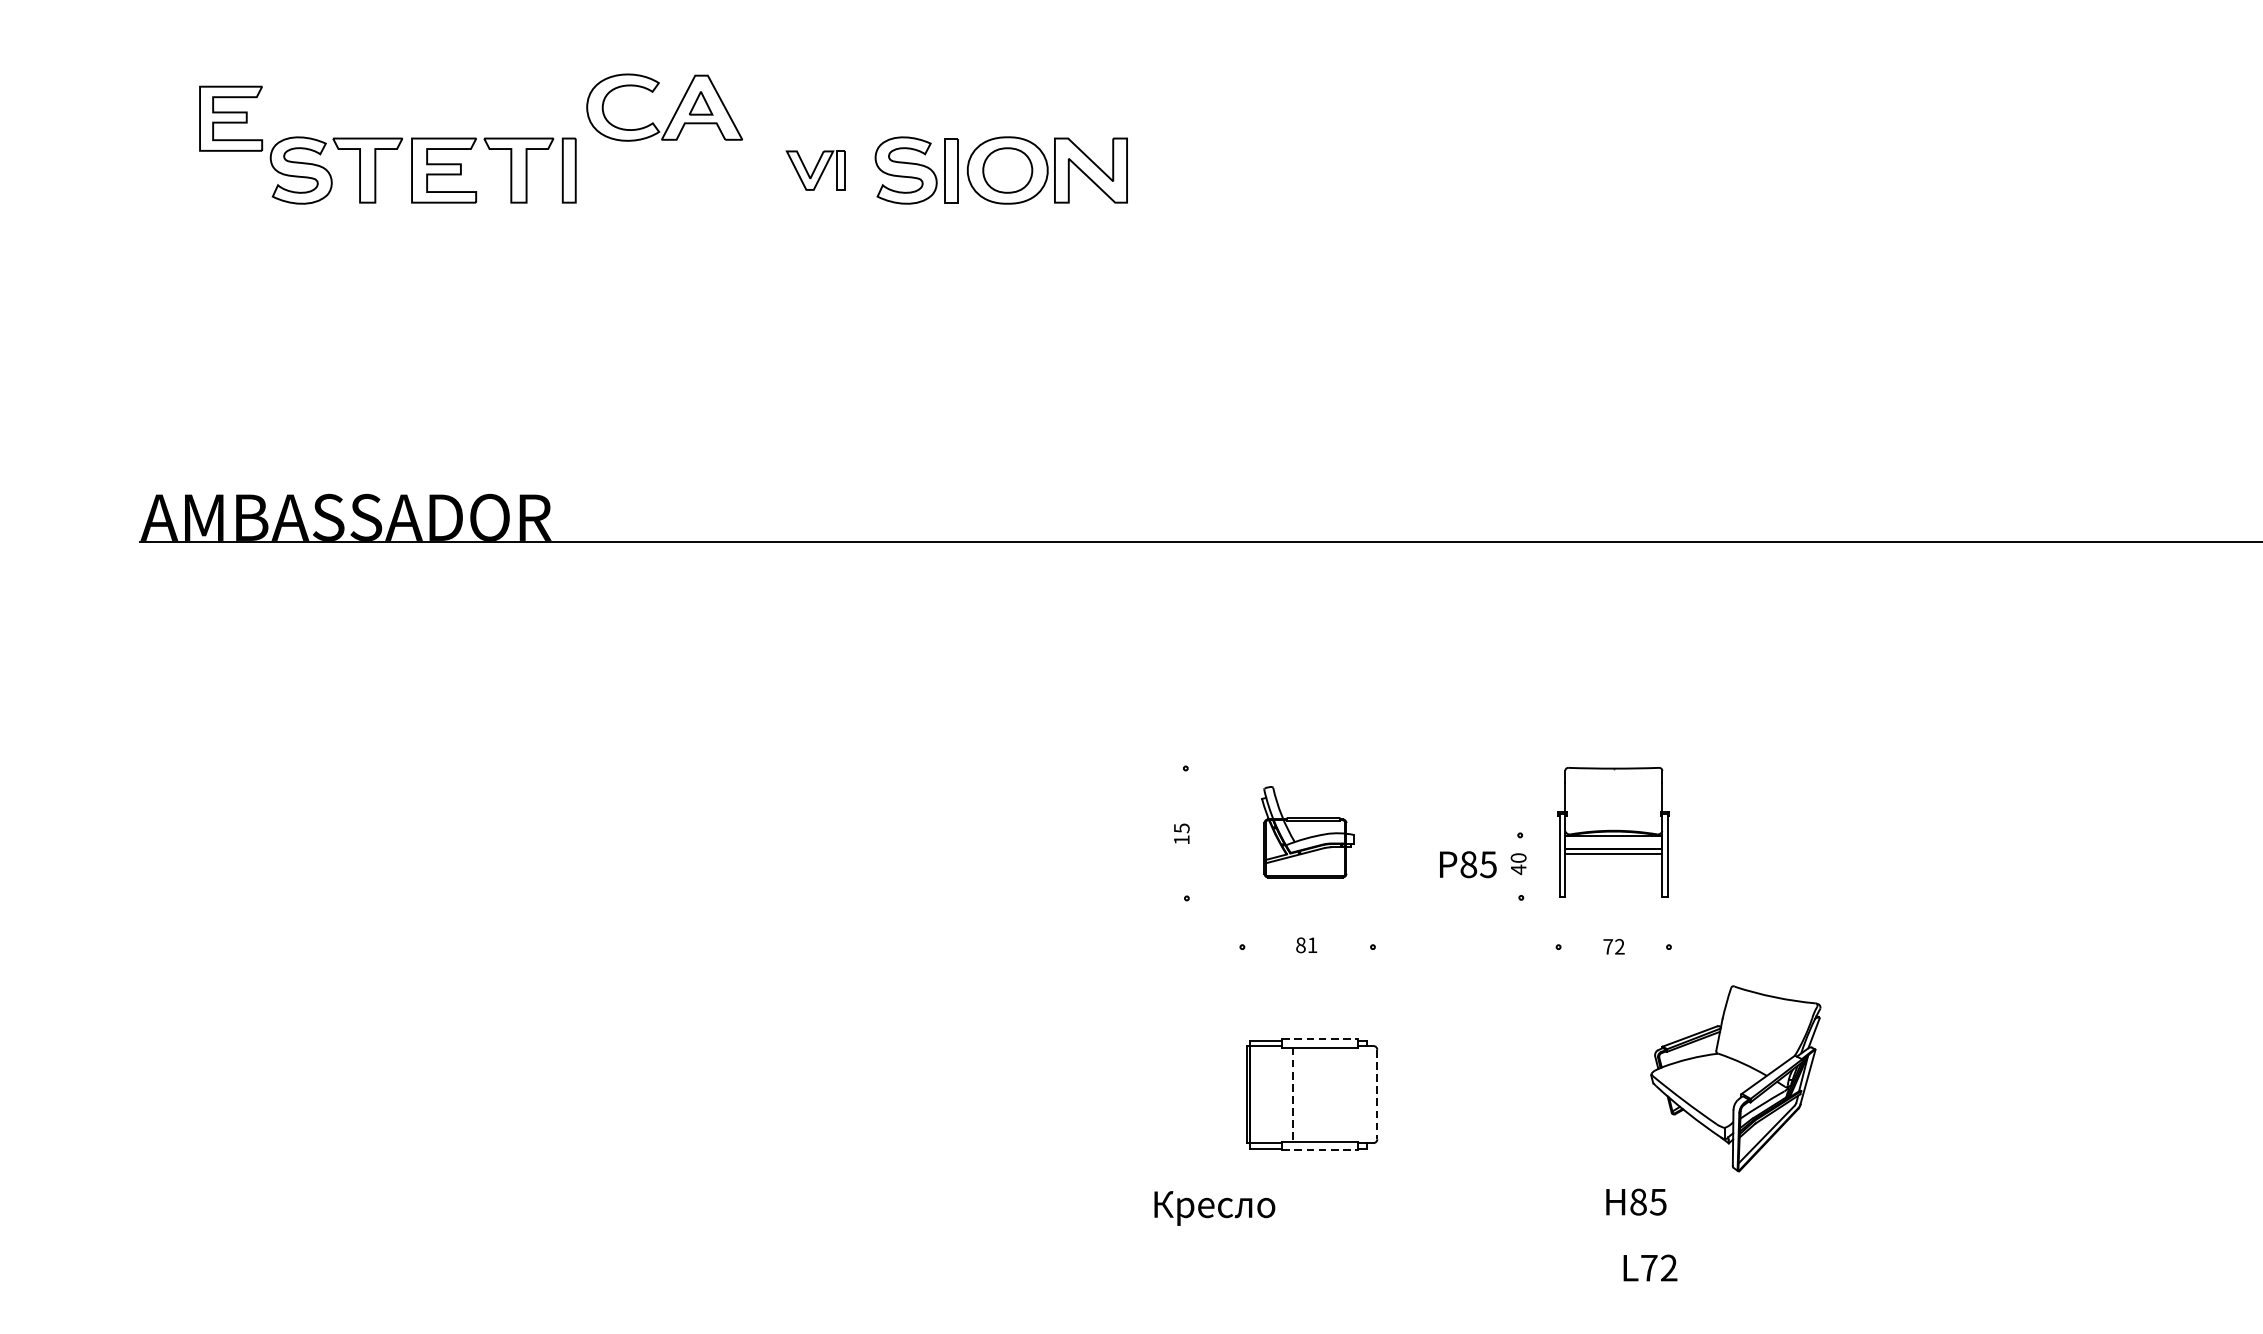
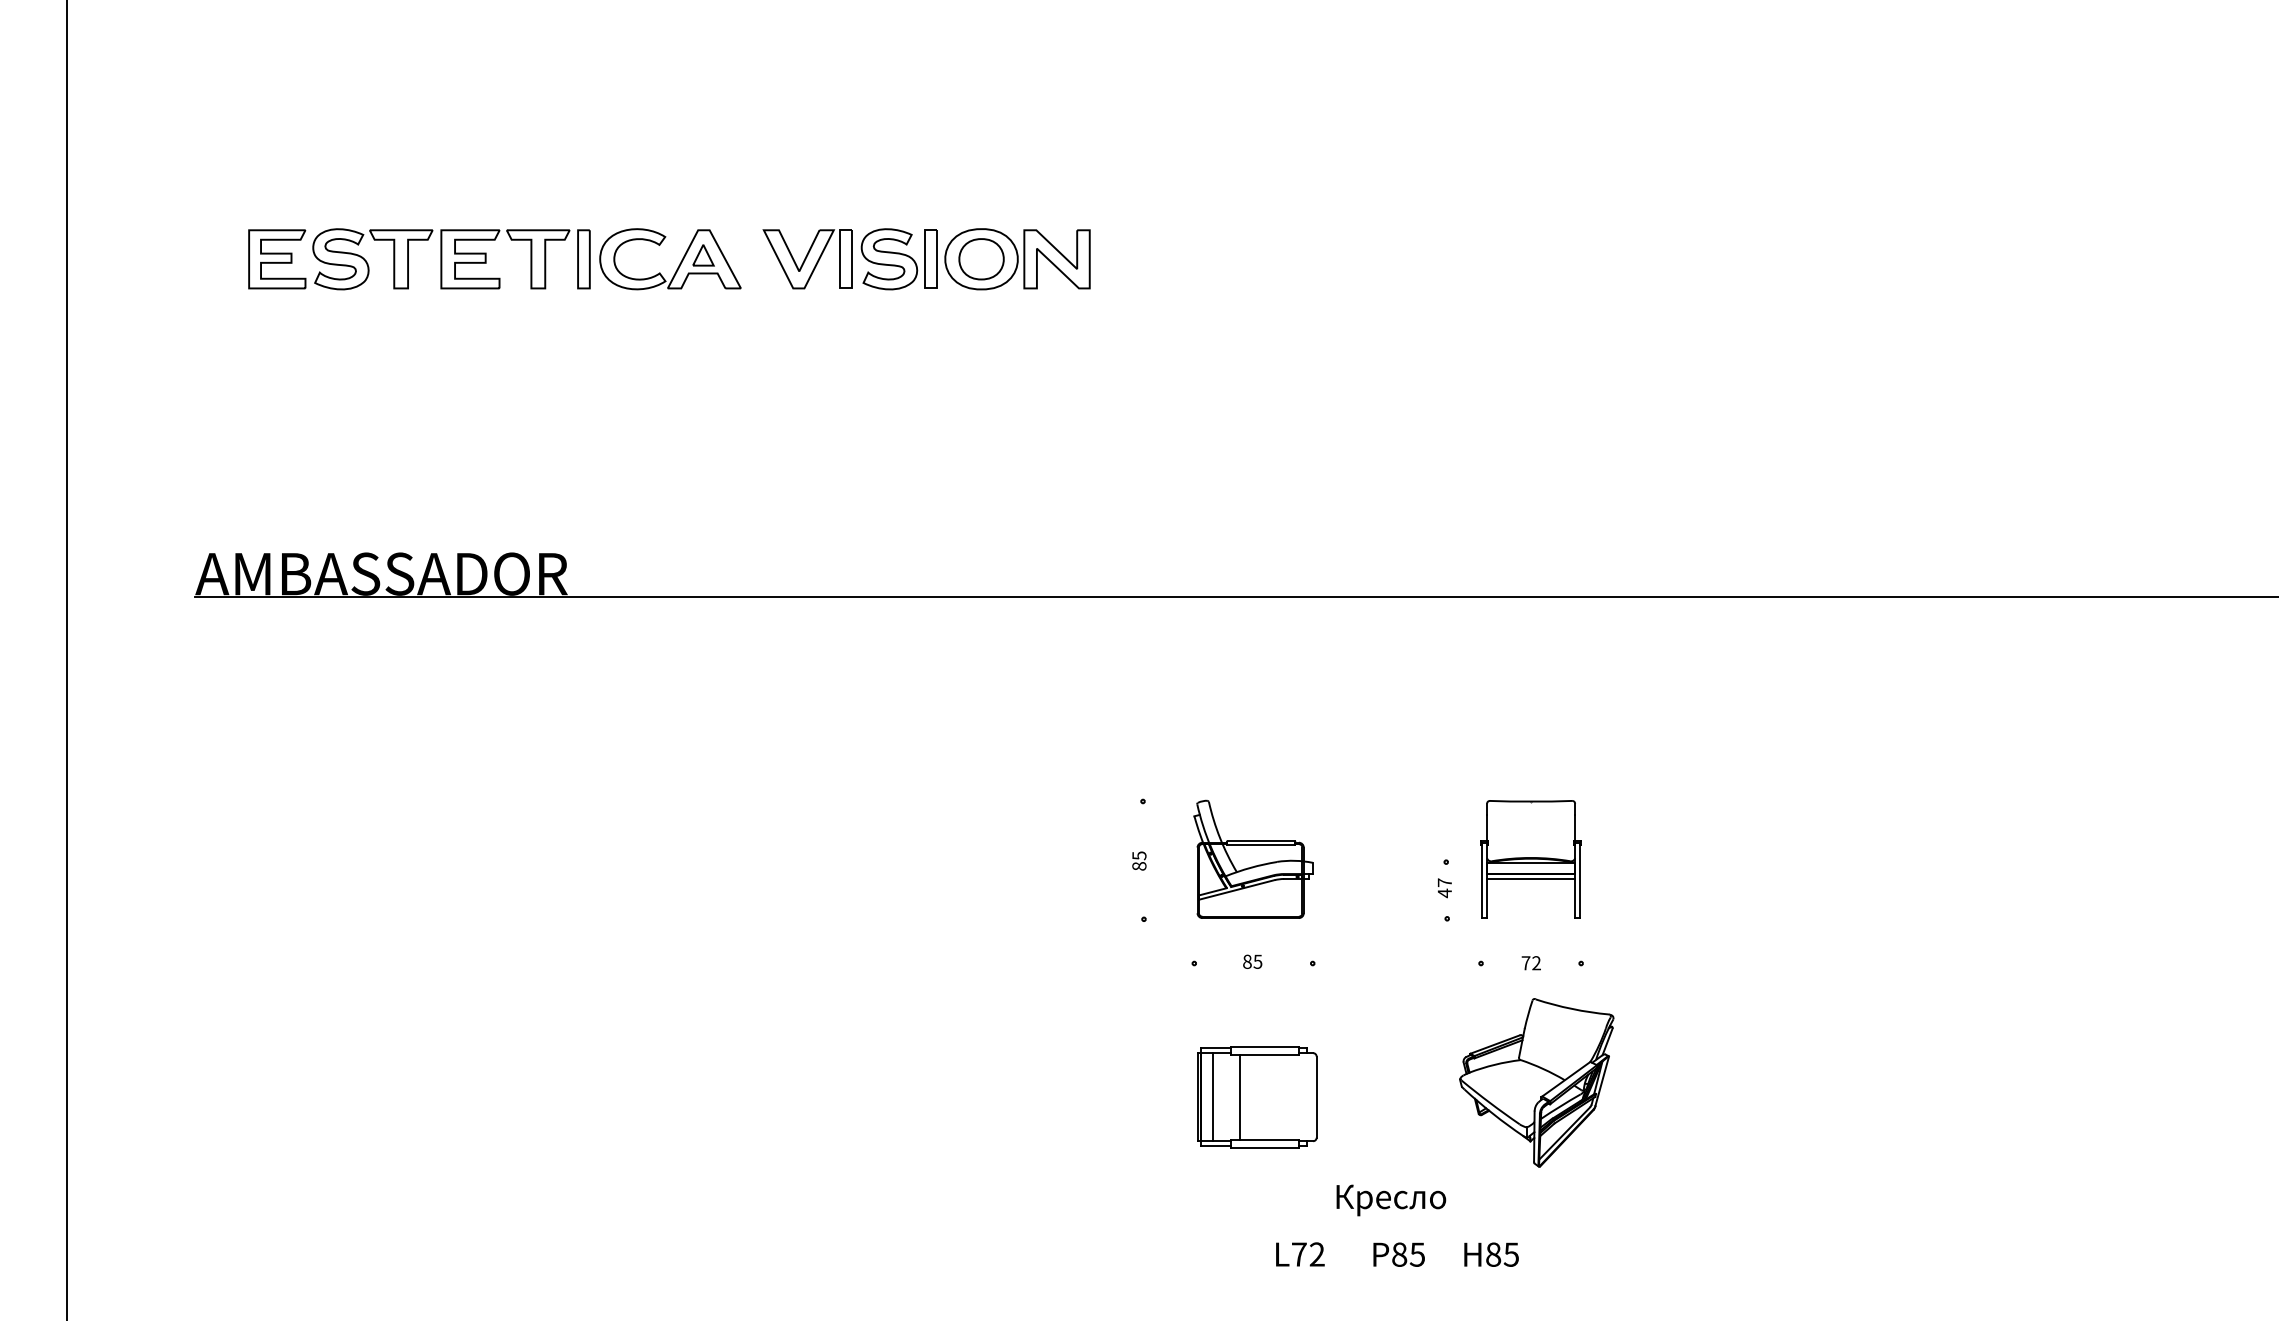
part: (674, 112) -> (679, 263), moved
part: (231, 118) -> (277, 259), moved
part: (815, 170) -> (807, 259), size x1.67
part: (1307, 831) -> (1253, 858), size x1.43
text: (1181, 840) -> (1139, 866), 15 -> 85
text: (1518, 857) -> (1444, 882), 40 -> 47
text: (1467, 864) -> (1398, 1254), moved
text: (1312, 944) -> (1257, 961), 81 -> 85
line: (1320, 1038) -> (1265, 1046), dashed -> solid
part: (1735, 1078) -> (1536, 1082), moved
line: (1262, 1094) -> (1212, 1097), added
line: (1293, 1094) -> (1240, 1097), dashed -> solid
line: (1377, 1094) -> (1316, 1097), dashed -> solid
line: (1320, 1150) -> (1265, 1147), dashed -> solid
text: (1636, 1201) -> (1491, 1254), moved
text: (1215, 1208) -> (1391, 1200), moved
text: (1650, 1268) -> (1300, 1254), moved

